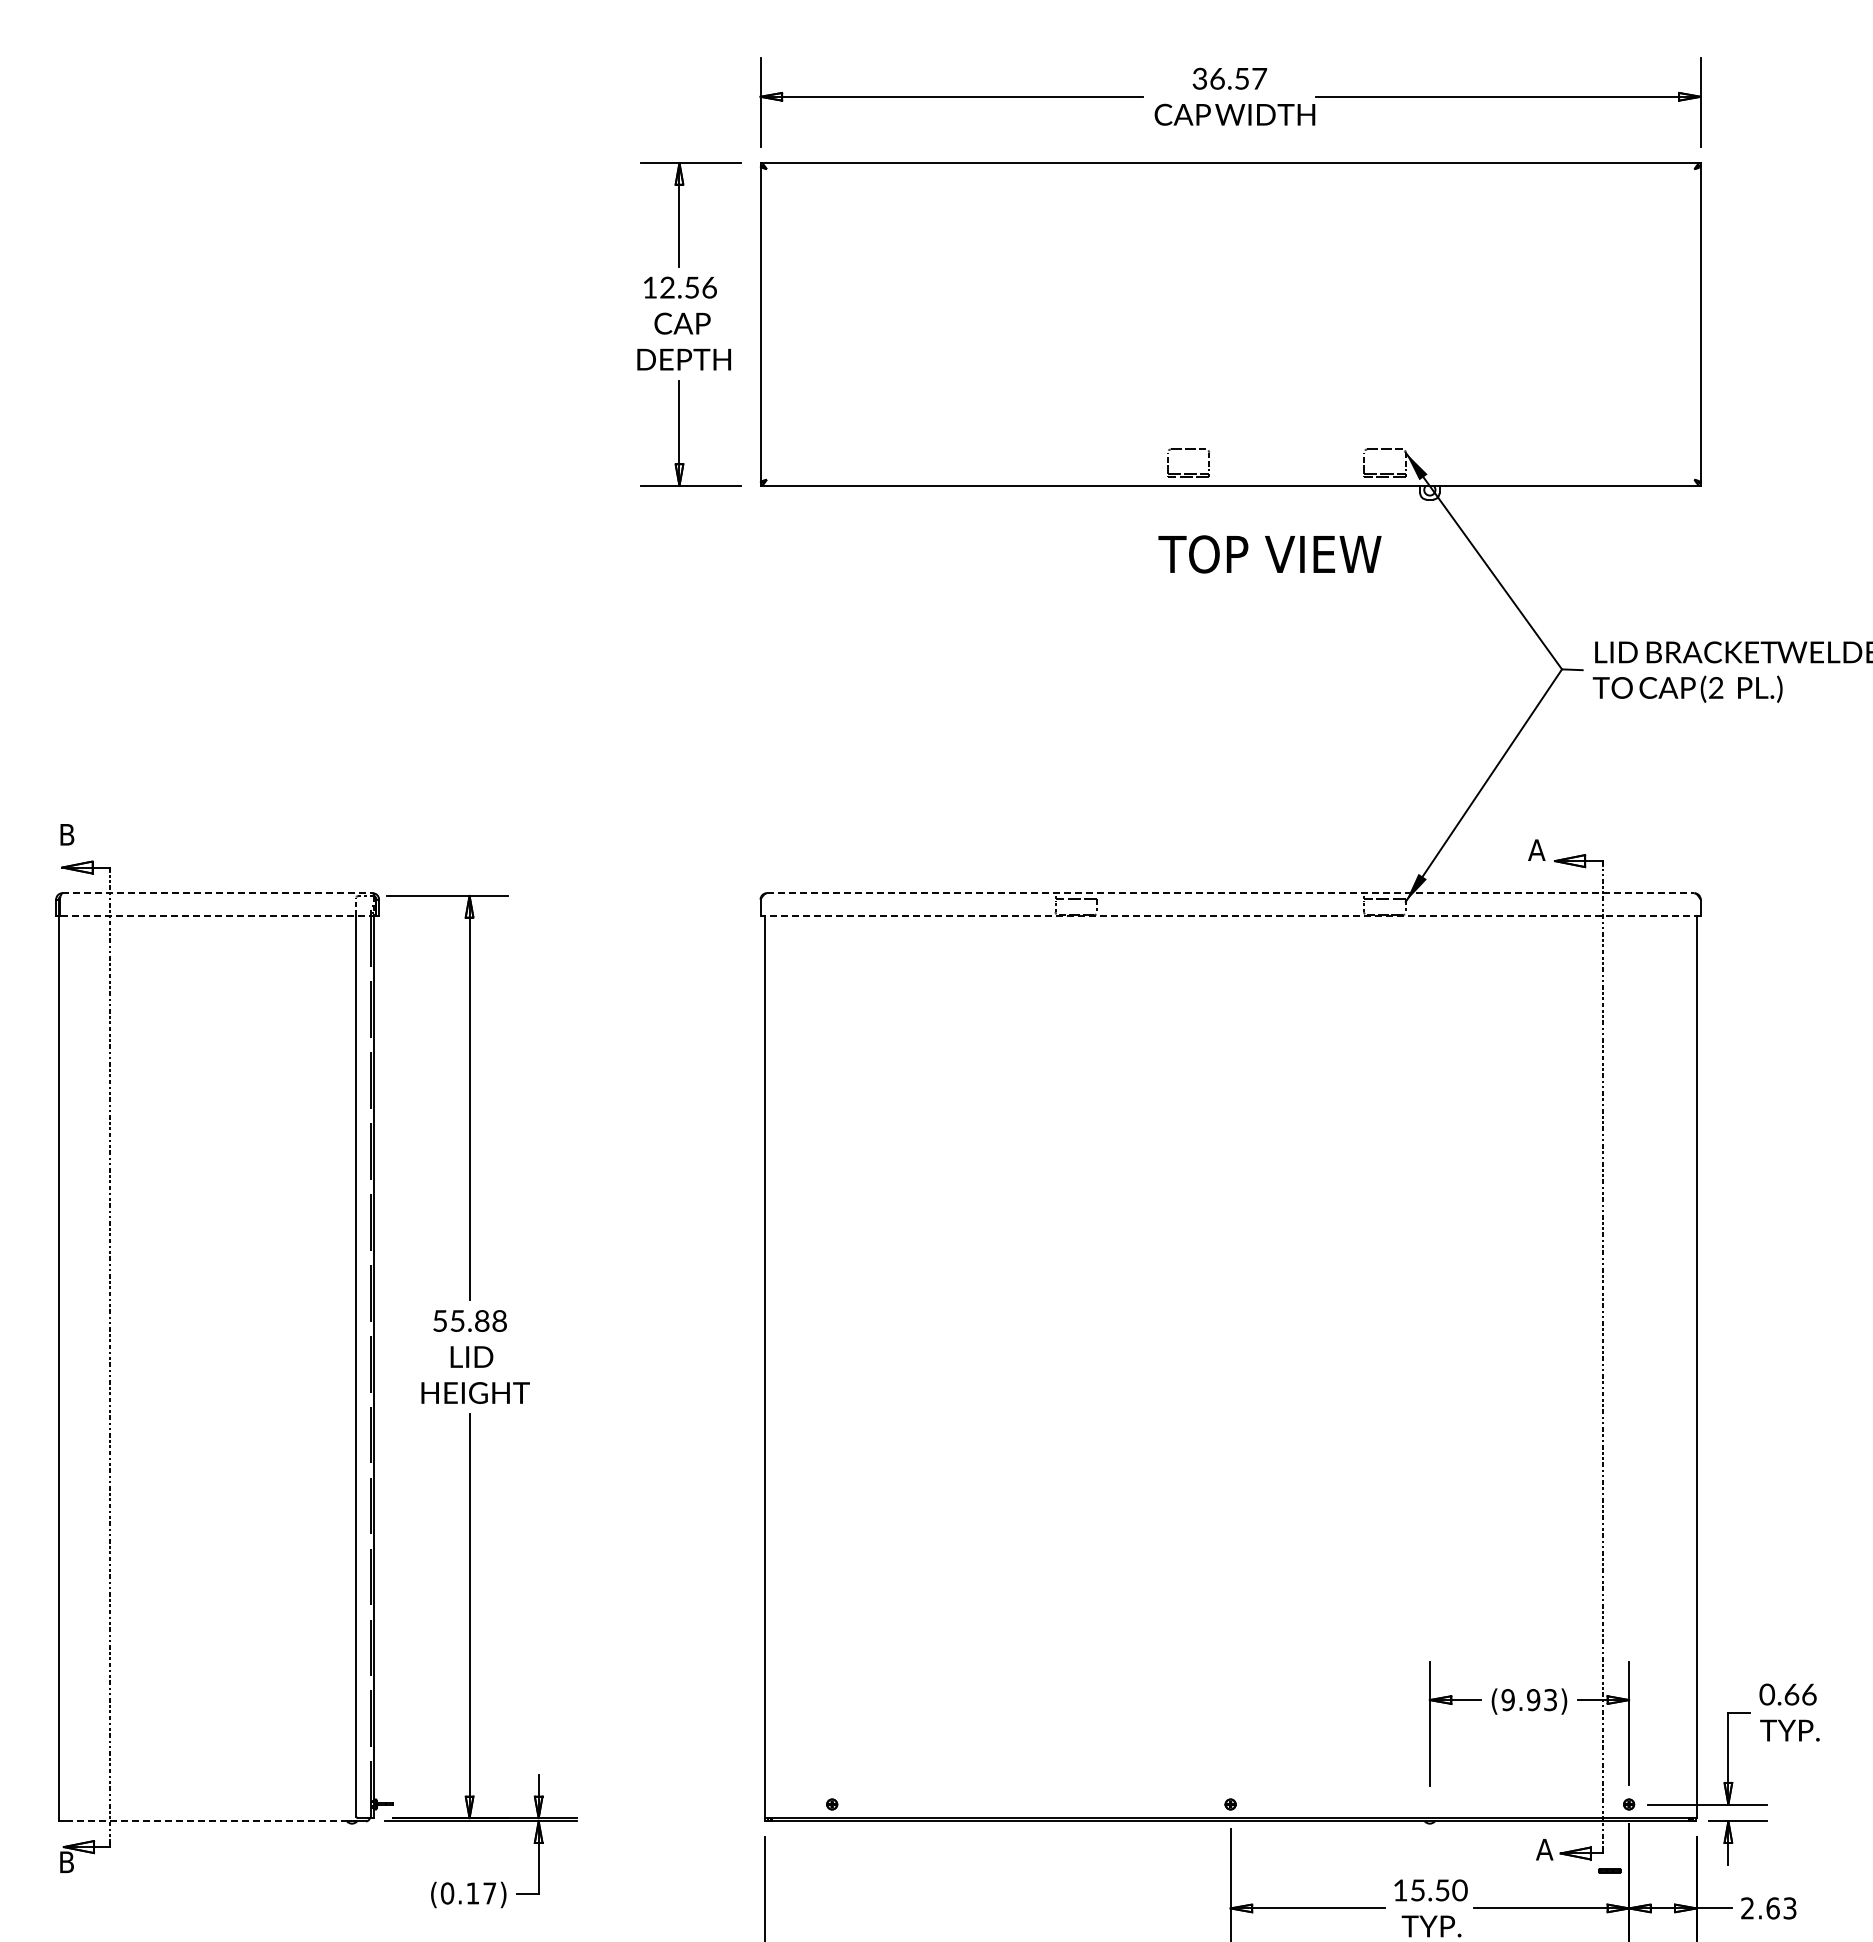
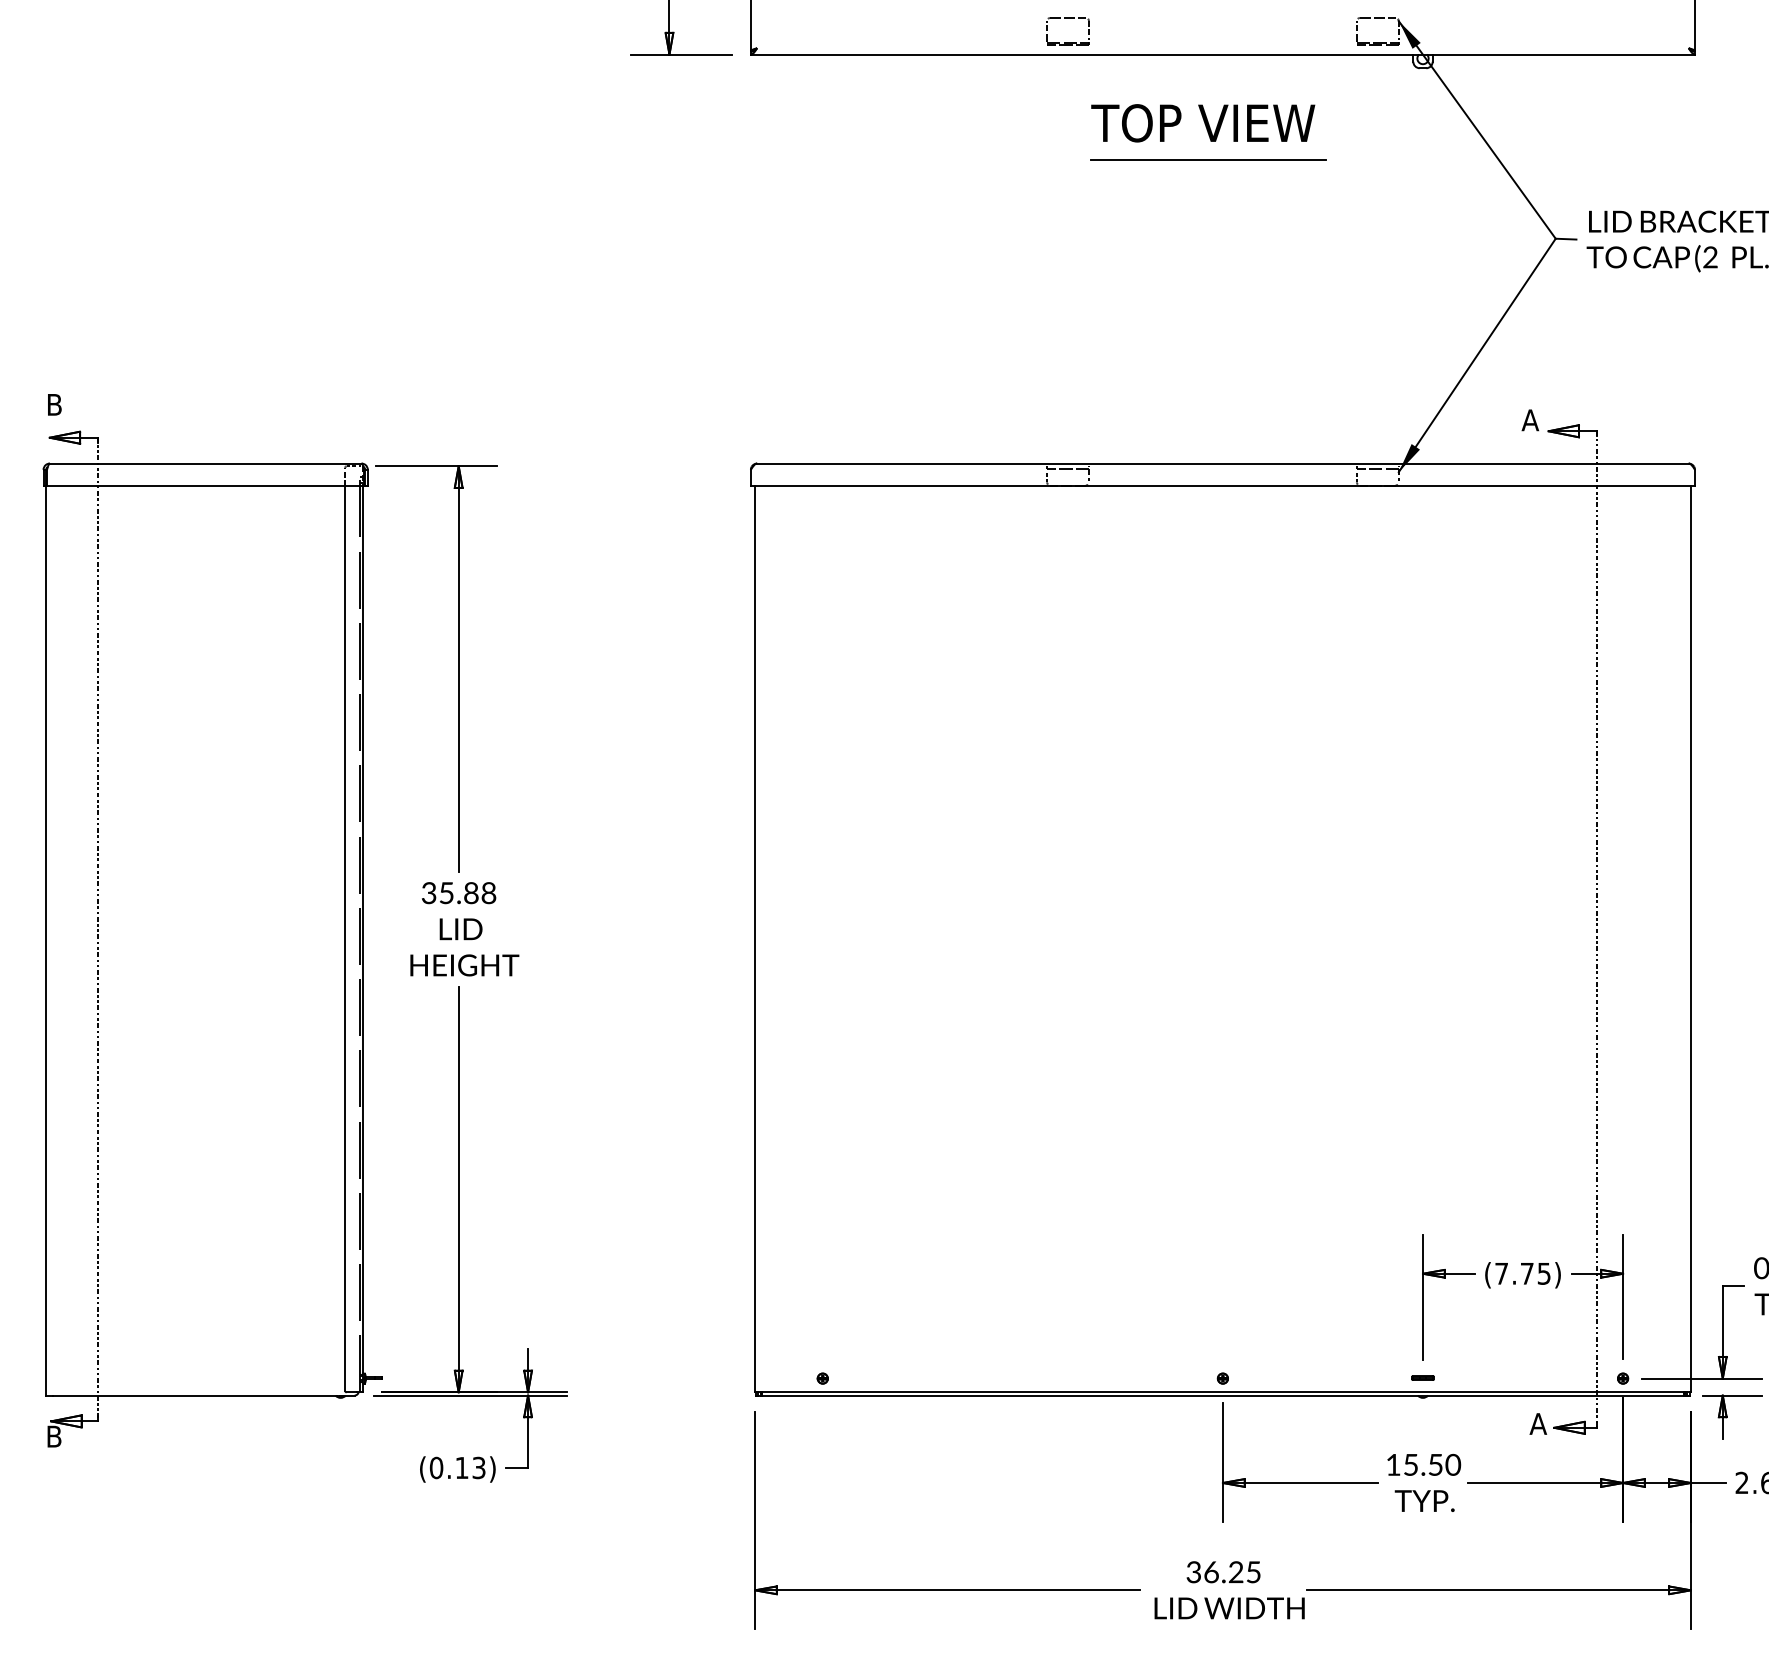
part: (1188, 473) -> (1068, 42), moved
text: (1269, 554) -> (1202, 123), moved
line: (1216, 591) -> (1208, 160), added
line: (218, 893) -> (206, 463), dashed -> solid
line: (1230, 893) -> (1222, 463), dashed -> solid
line: (217, 915) -> (205, 485), dashed -> solid
line: (1230, 915) -> (1222, 485), dashed -> solid
text: (440, 1320) -> (429, 892), 55.88 -> 35.88
text: (1528, 1700) -> (1522, 1274), (9.93) -> (7.75)
line: (206, 1821) -> (194, 1395), dashed -> solid
part: (1609, 1870) -> (1422, 1377), moved
text: (489, 1893) -> (478, 1468), (0.17) -> (0.13)

